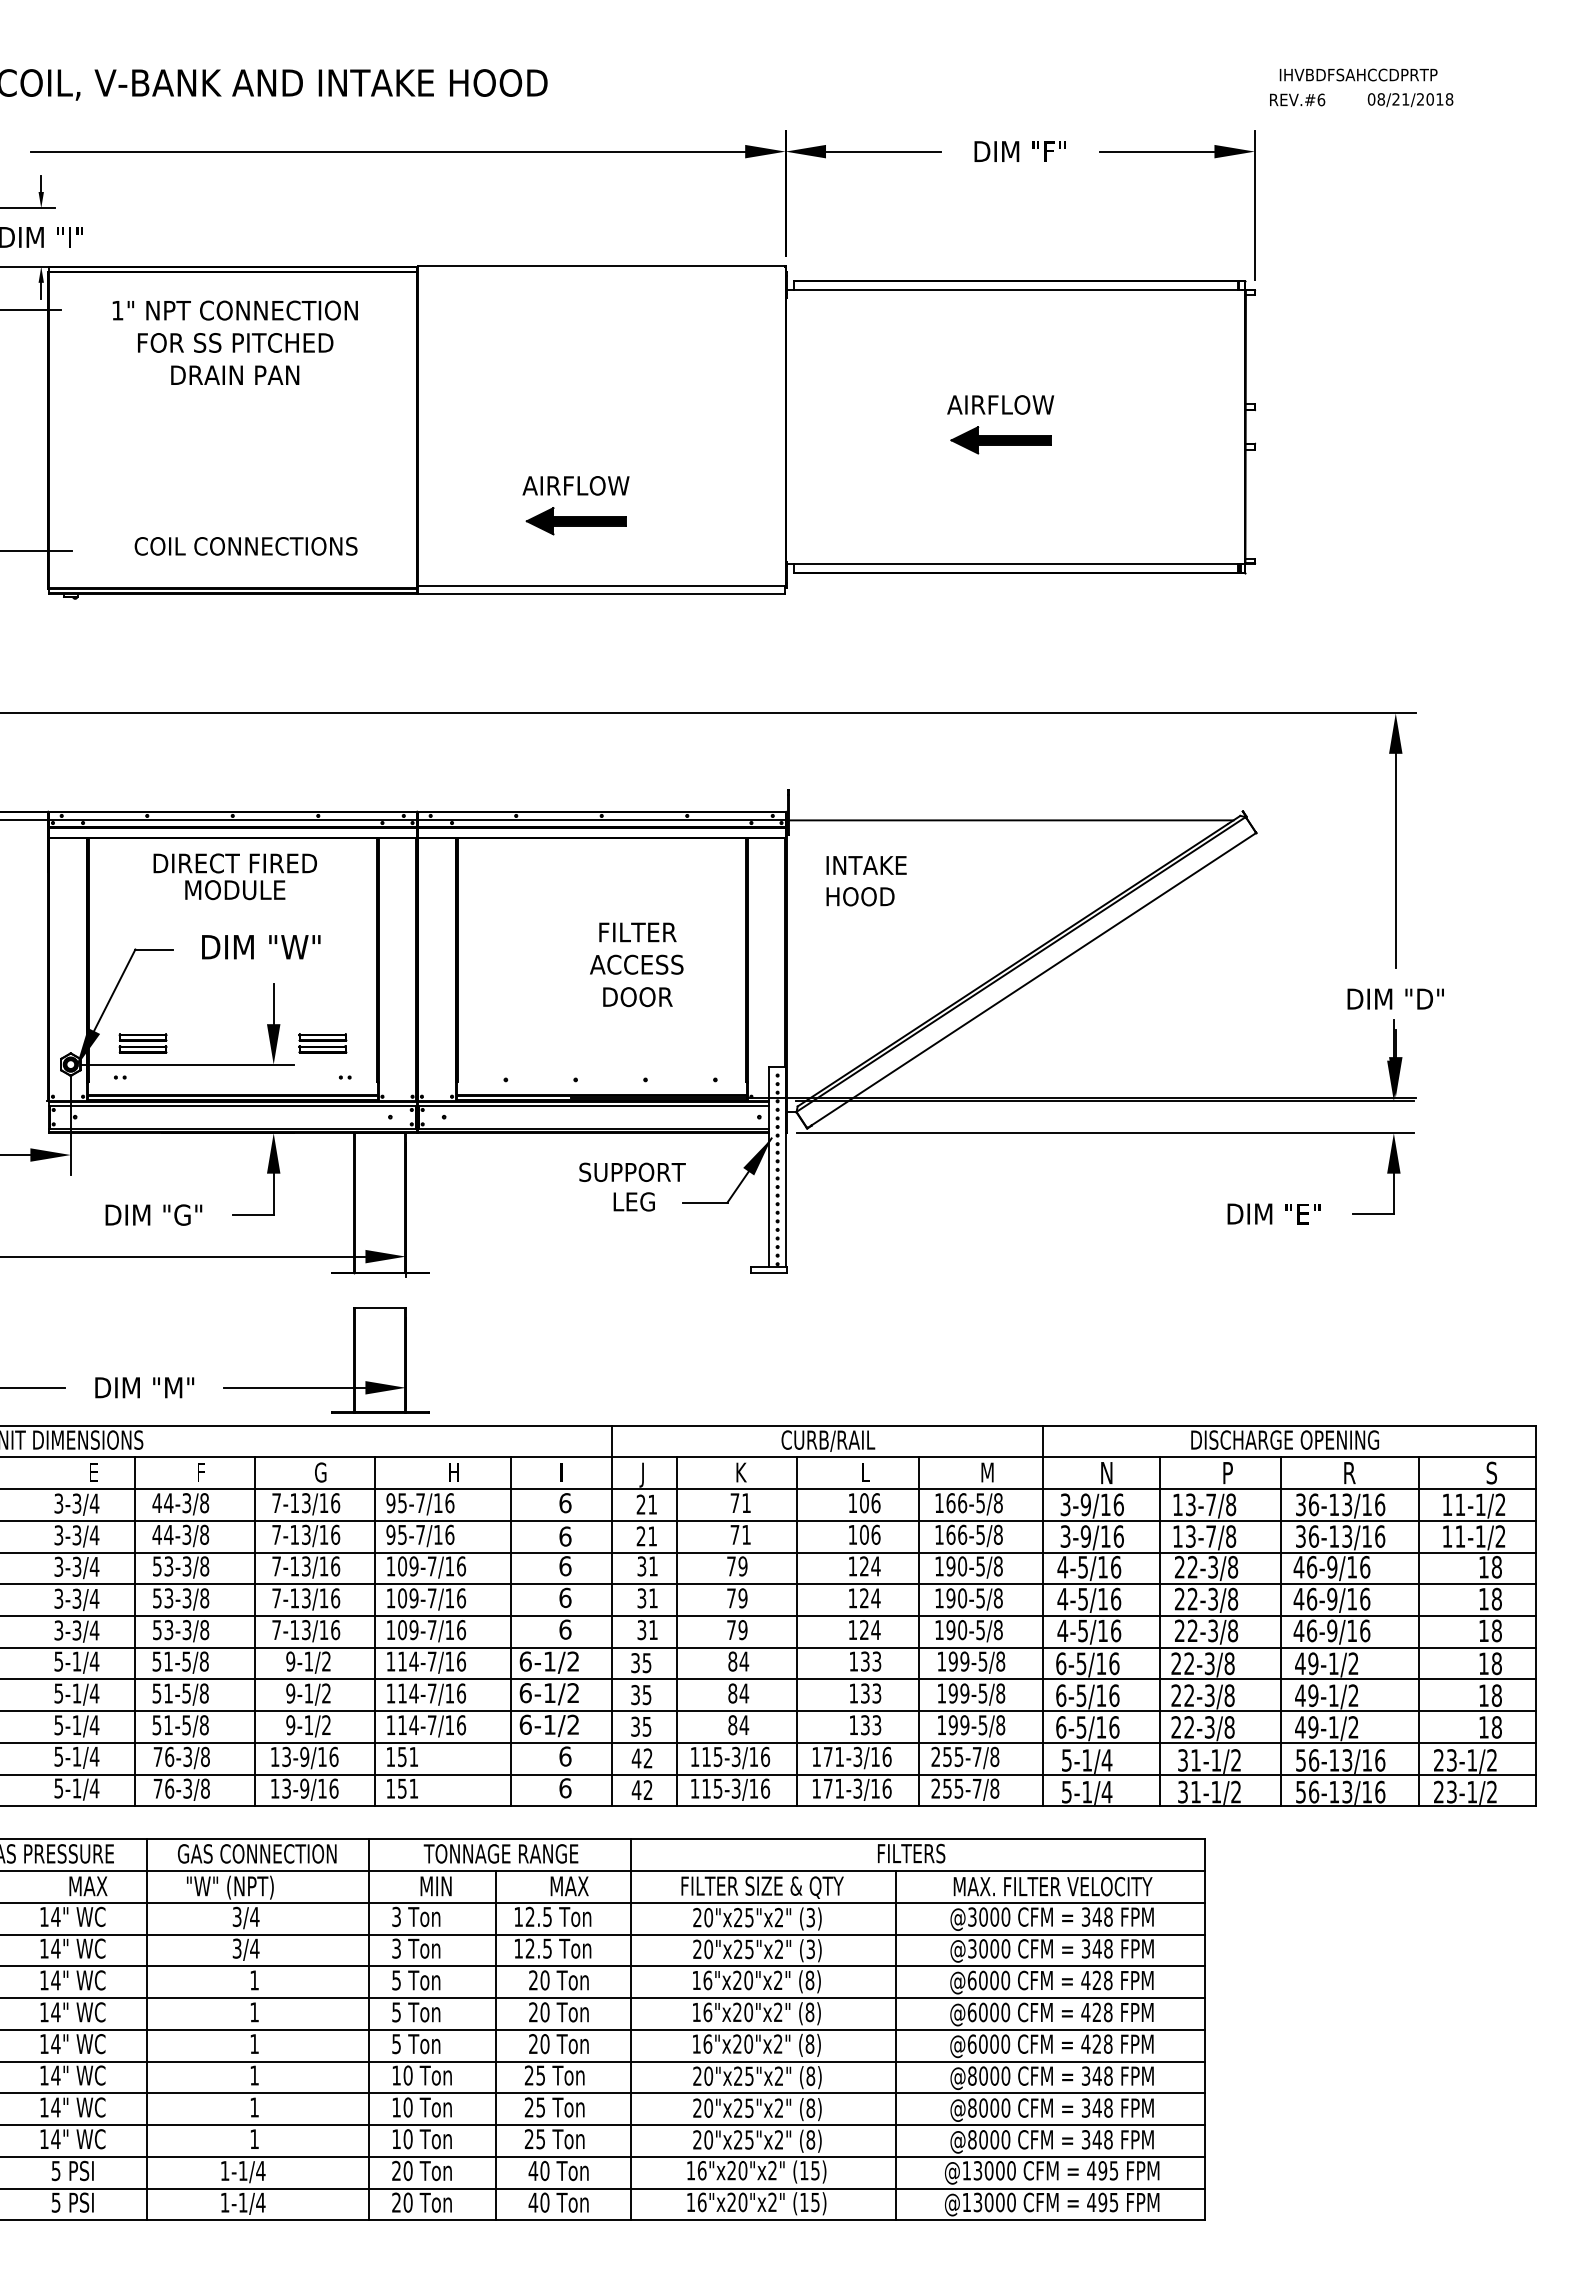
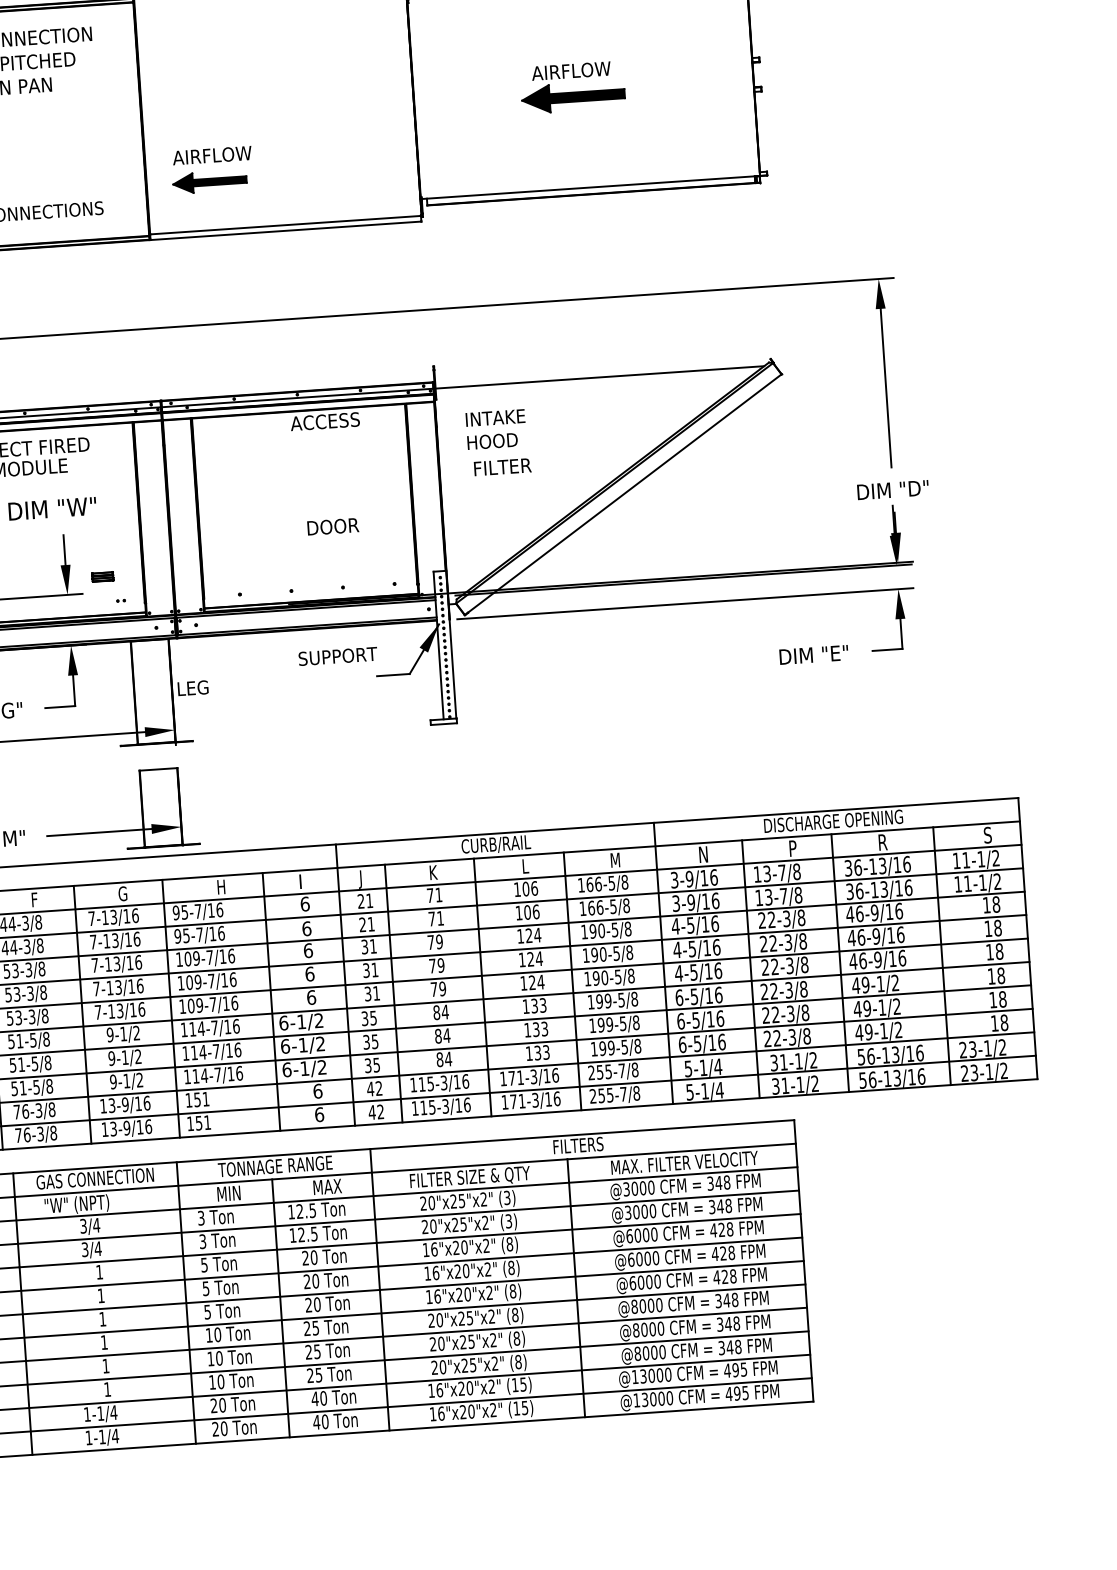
part: (1000, 440) -> (572, 97), size x1.4
text: (575, 485) -> (211, 155), moved
part: (575, 521) -> (209, 182), moved
text: (637, 932) -> (502, 467), moved
text: (636, 964) -> (324, 421), moved
part: (322, 1043) -> (102, 576), size x0.6
text: (633, 1201) -> (192, 687), moved

